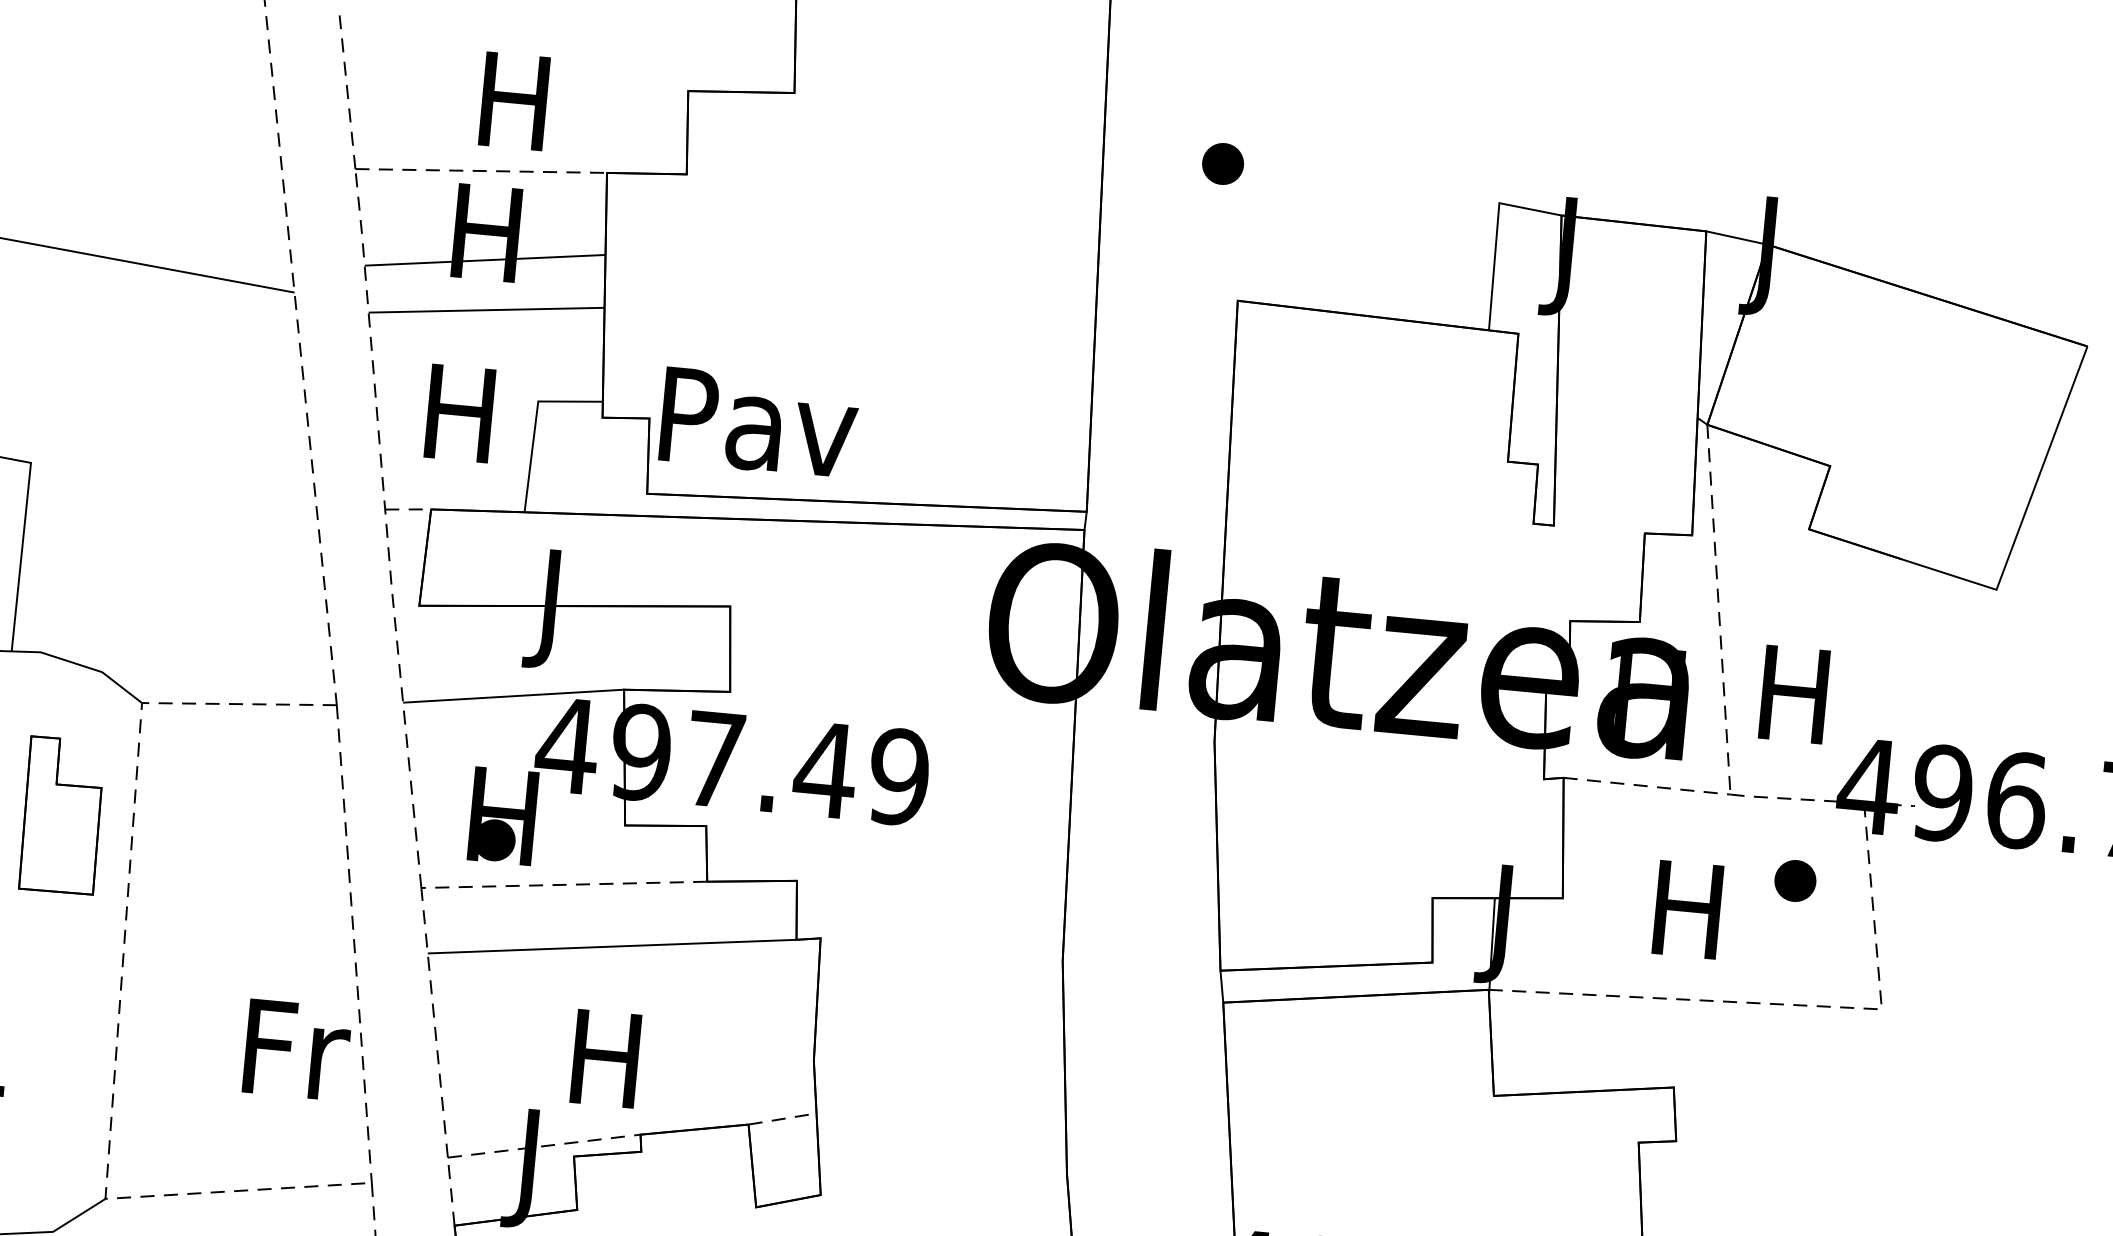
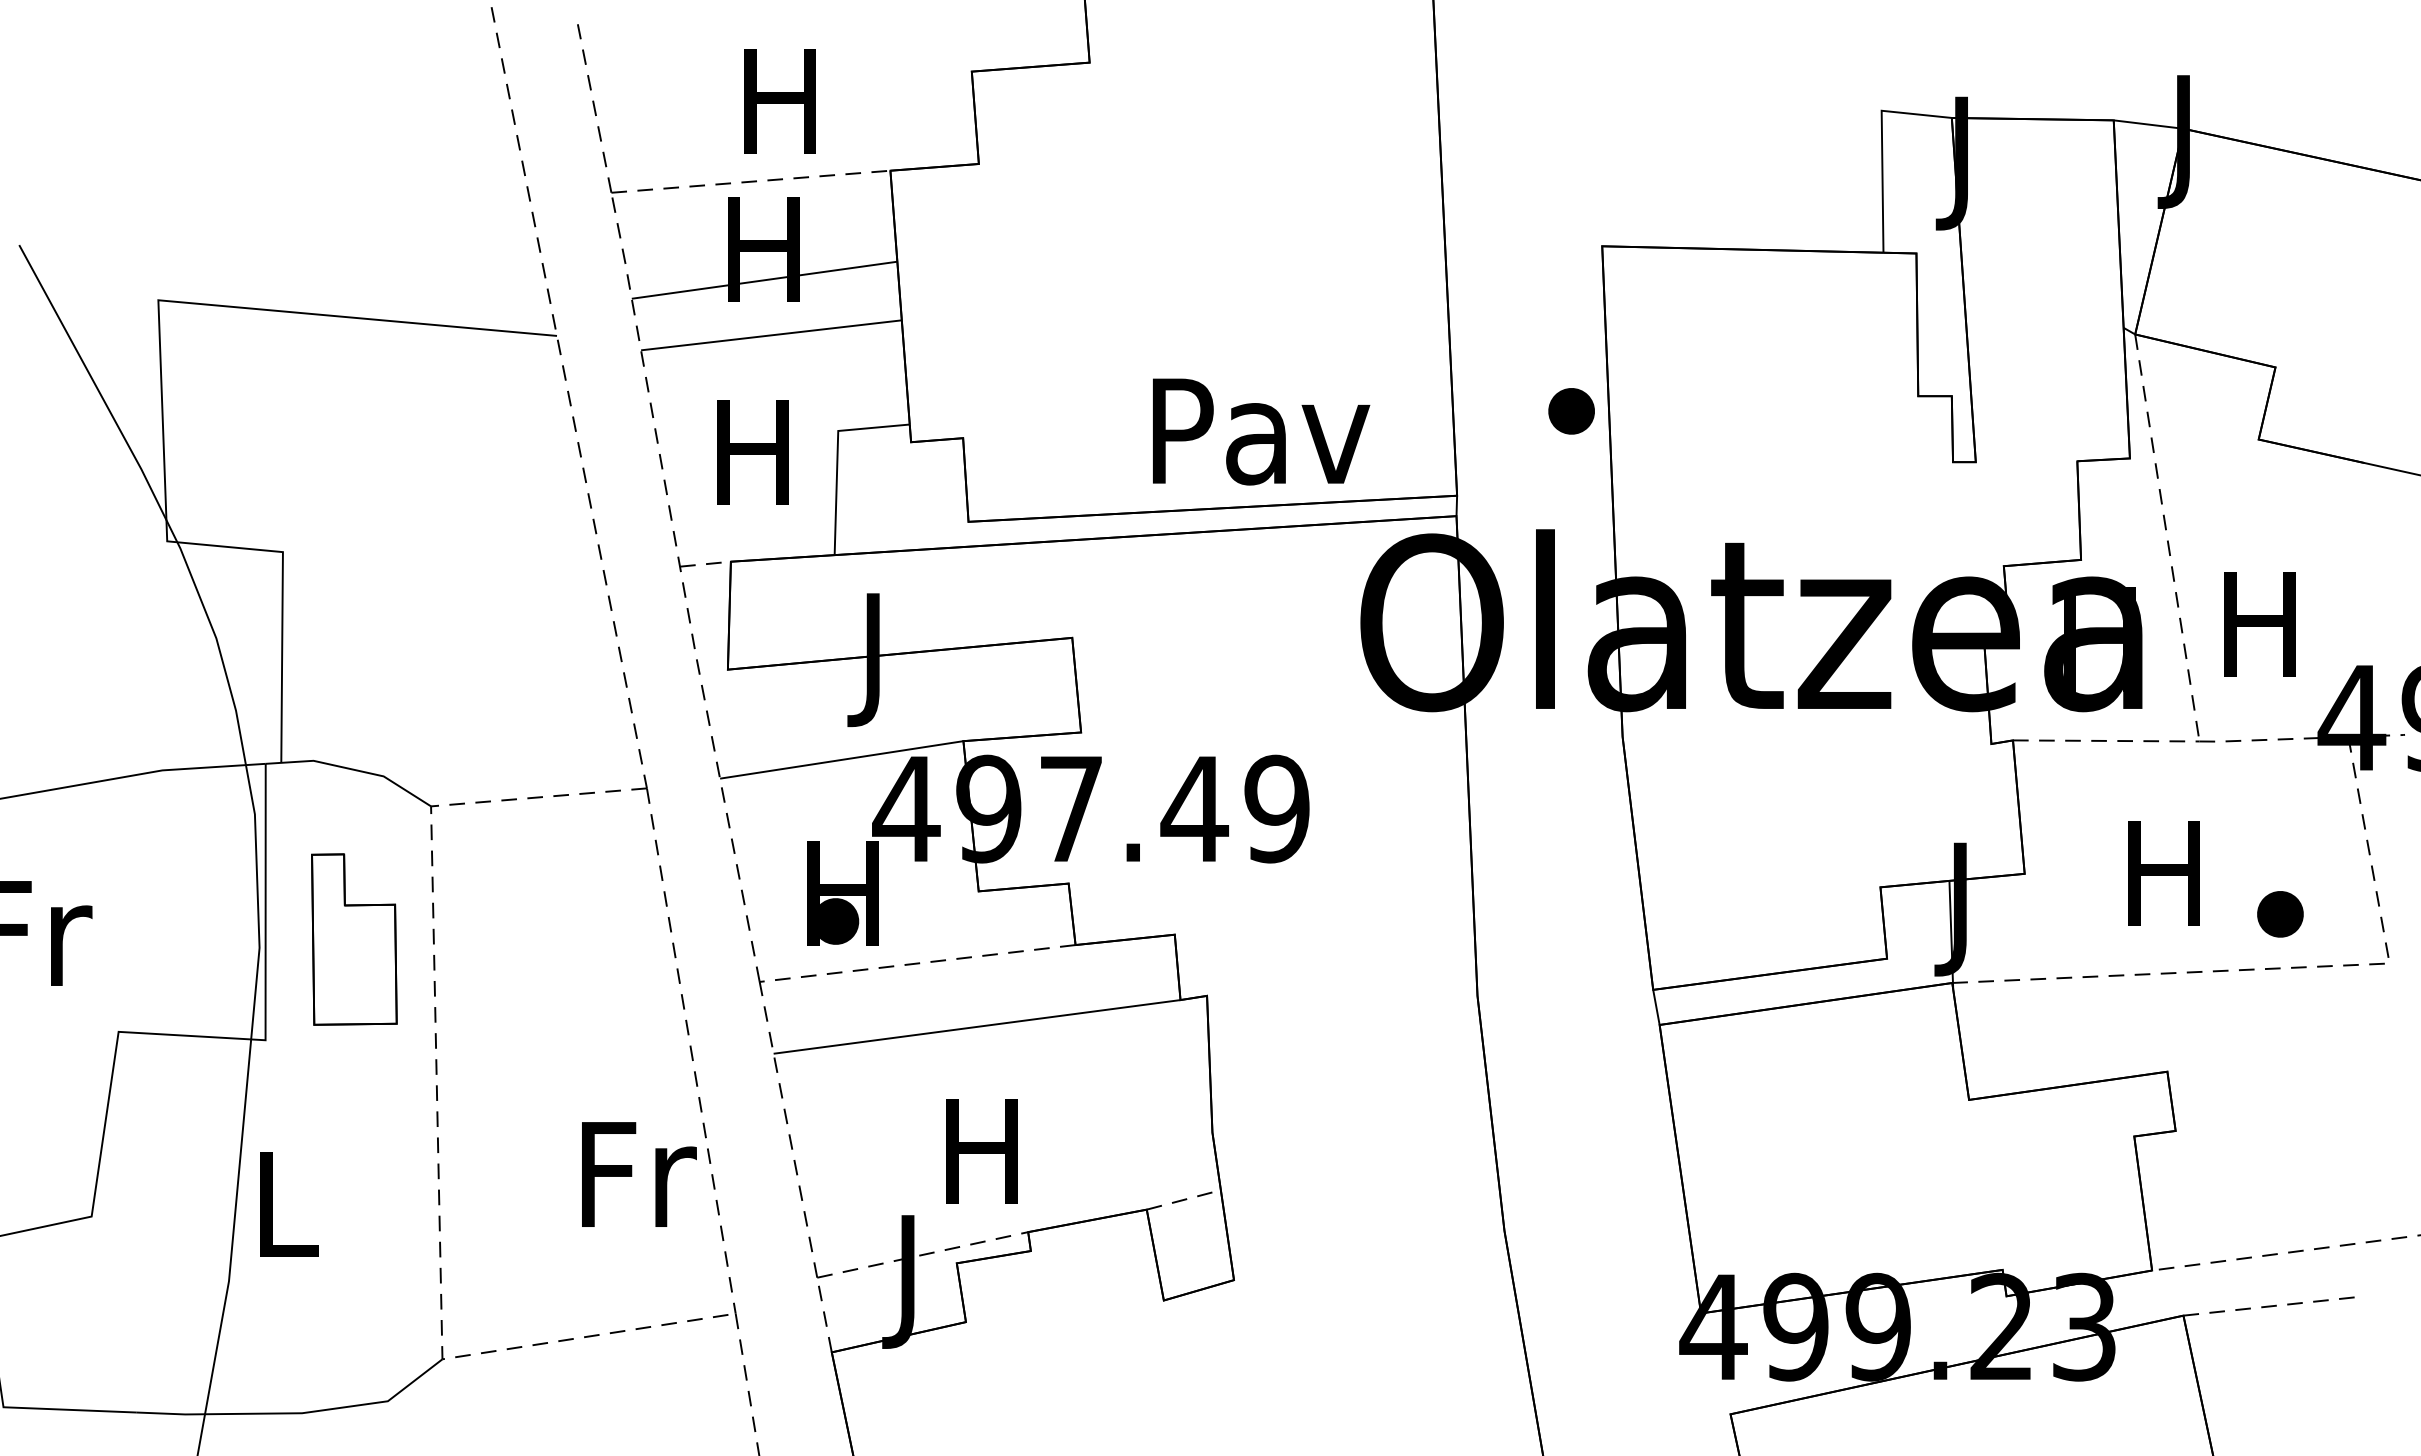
part: (1222, 164) -> (1571, 411), moved
text: (759, 422) -> (1261, 431), moved
part: (1795, 881) -> (2280, 914), moved

